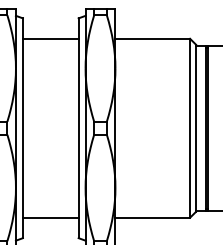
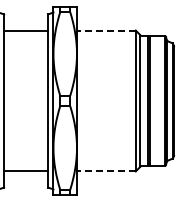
line: (151, 38) -> (105, 30), solid -> dashed
line: (151, 217) -> (105, 171), solid -> dashed

